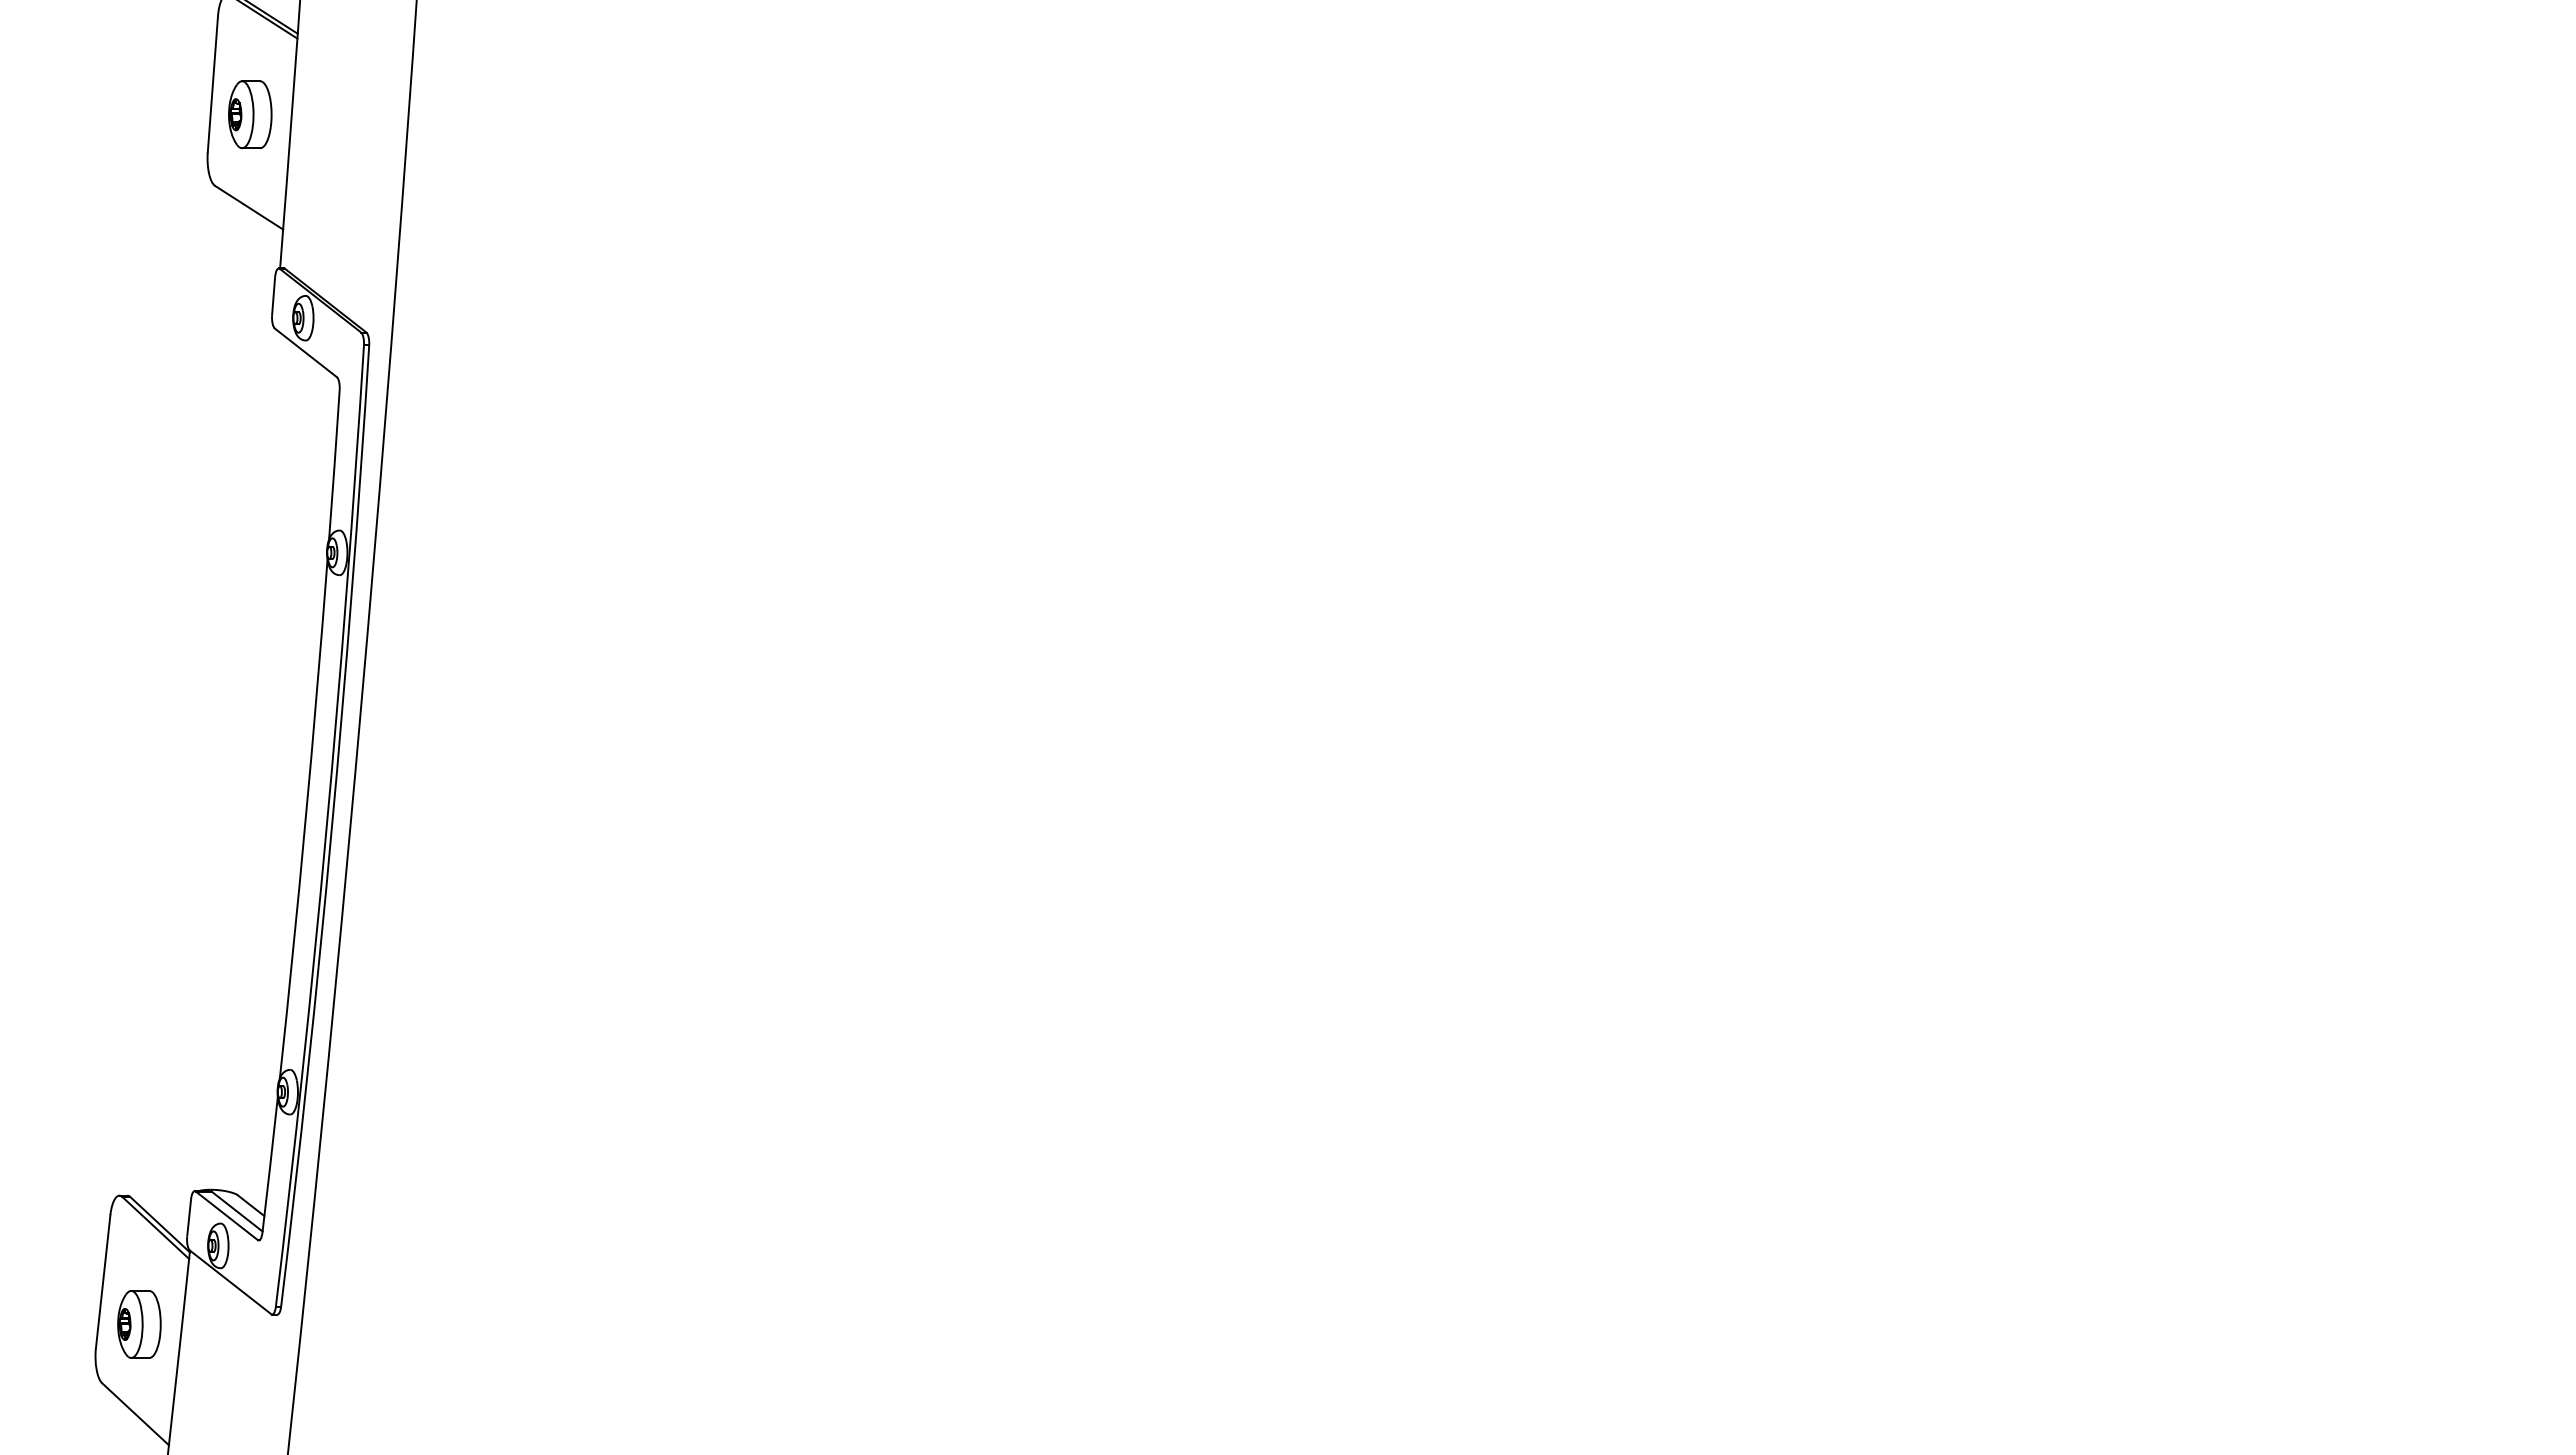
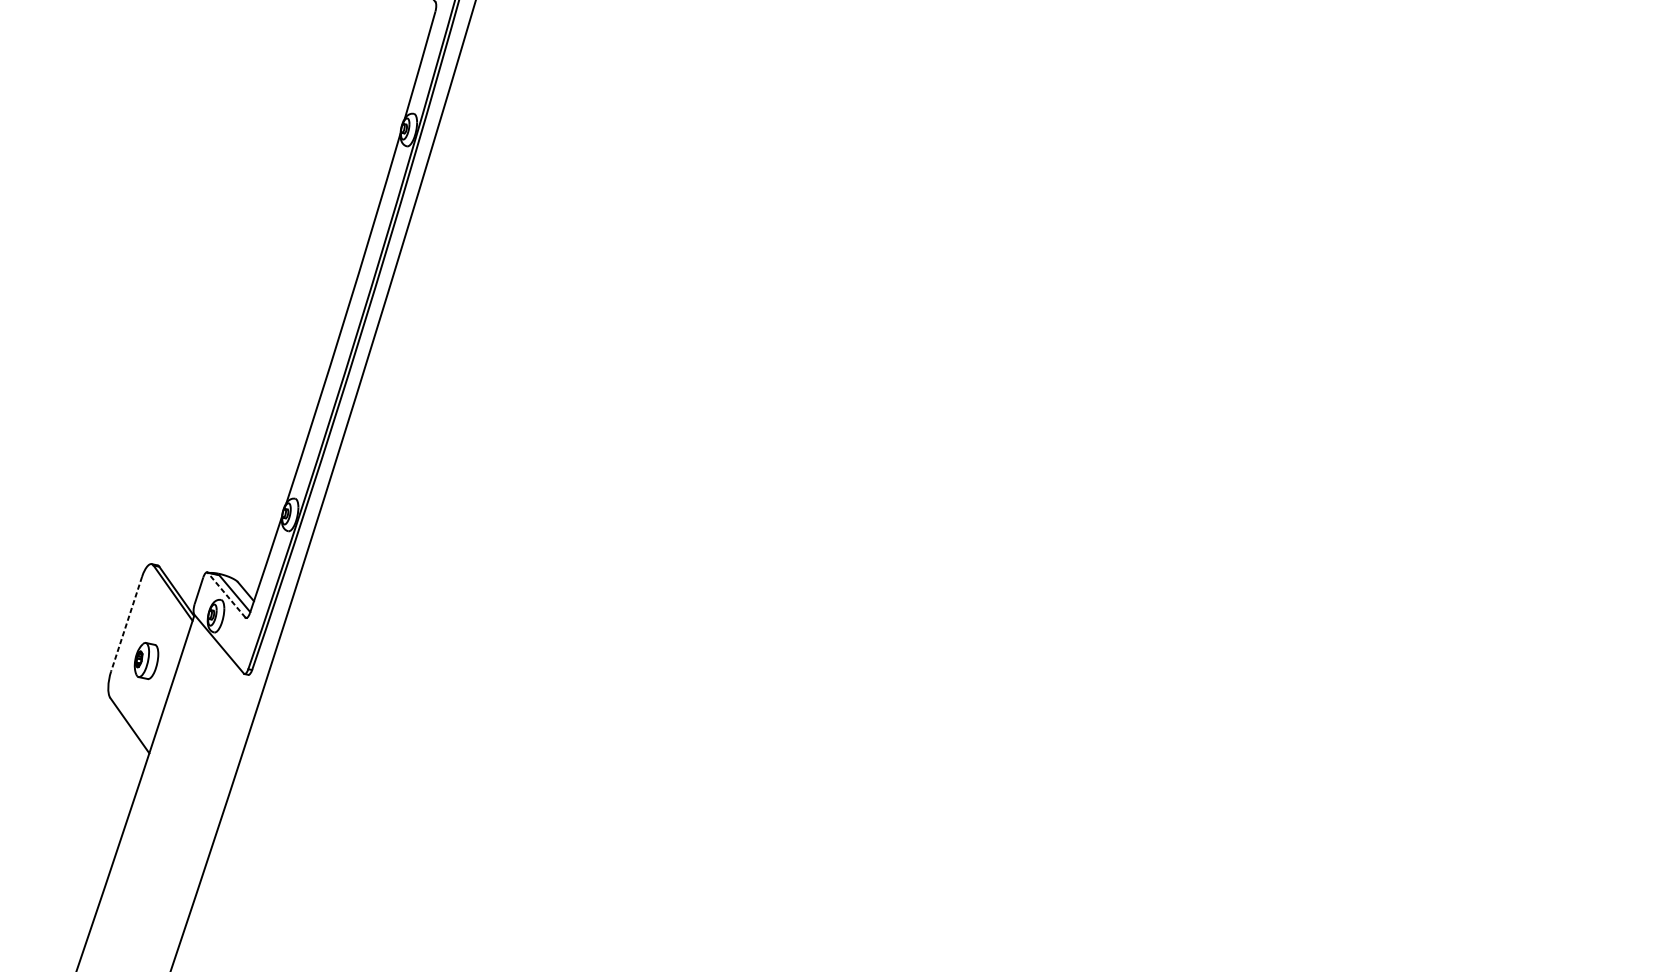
line: (226, 1215) -> (226, 594), solid -> dashed
line: (103, 1281) -> (126, 624), solid -> dashed
part: (139, 1324) -> (146, 660), size x0.7

